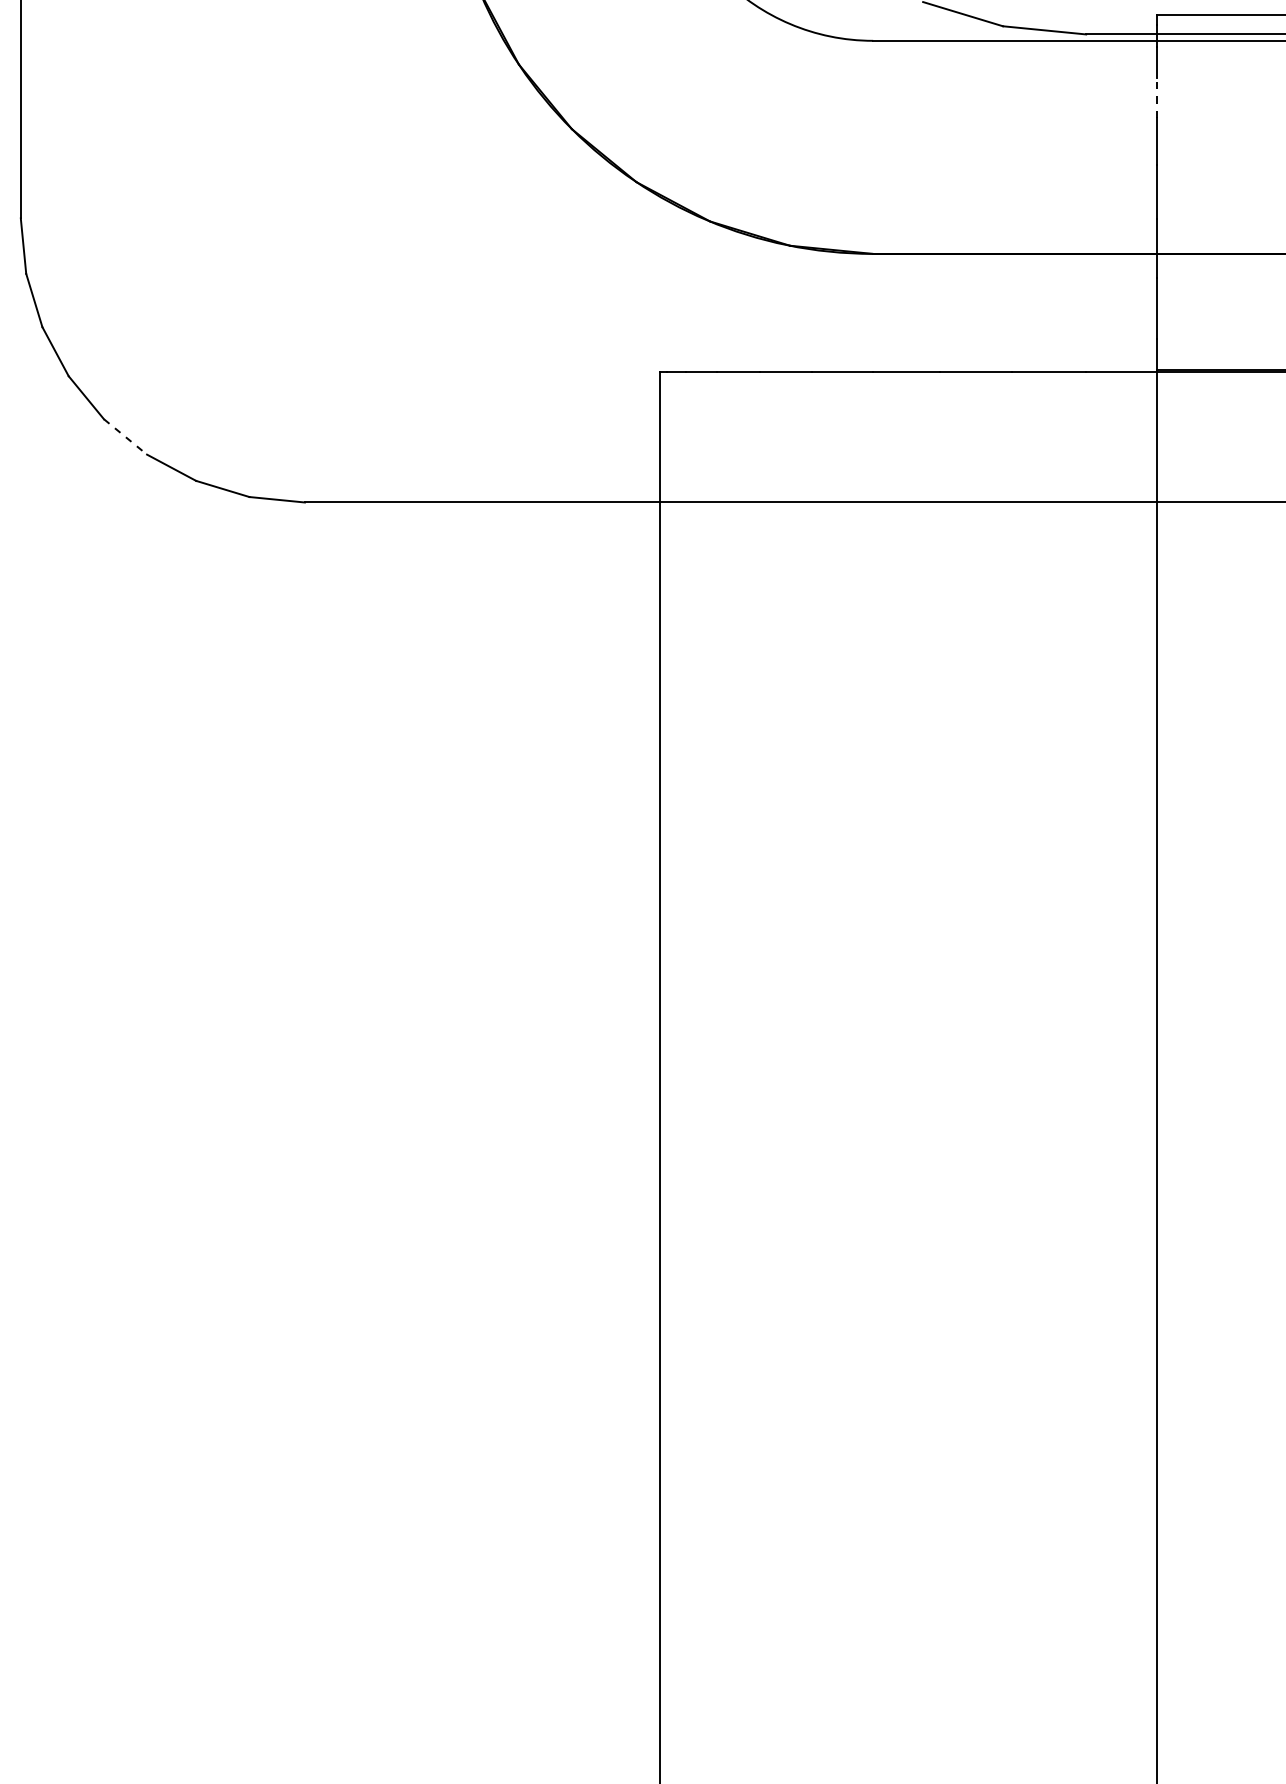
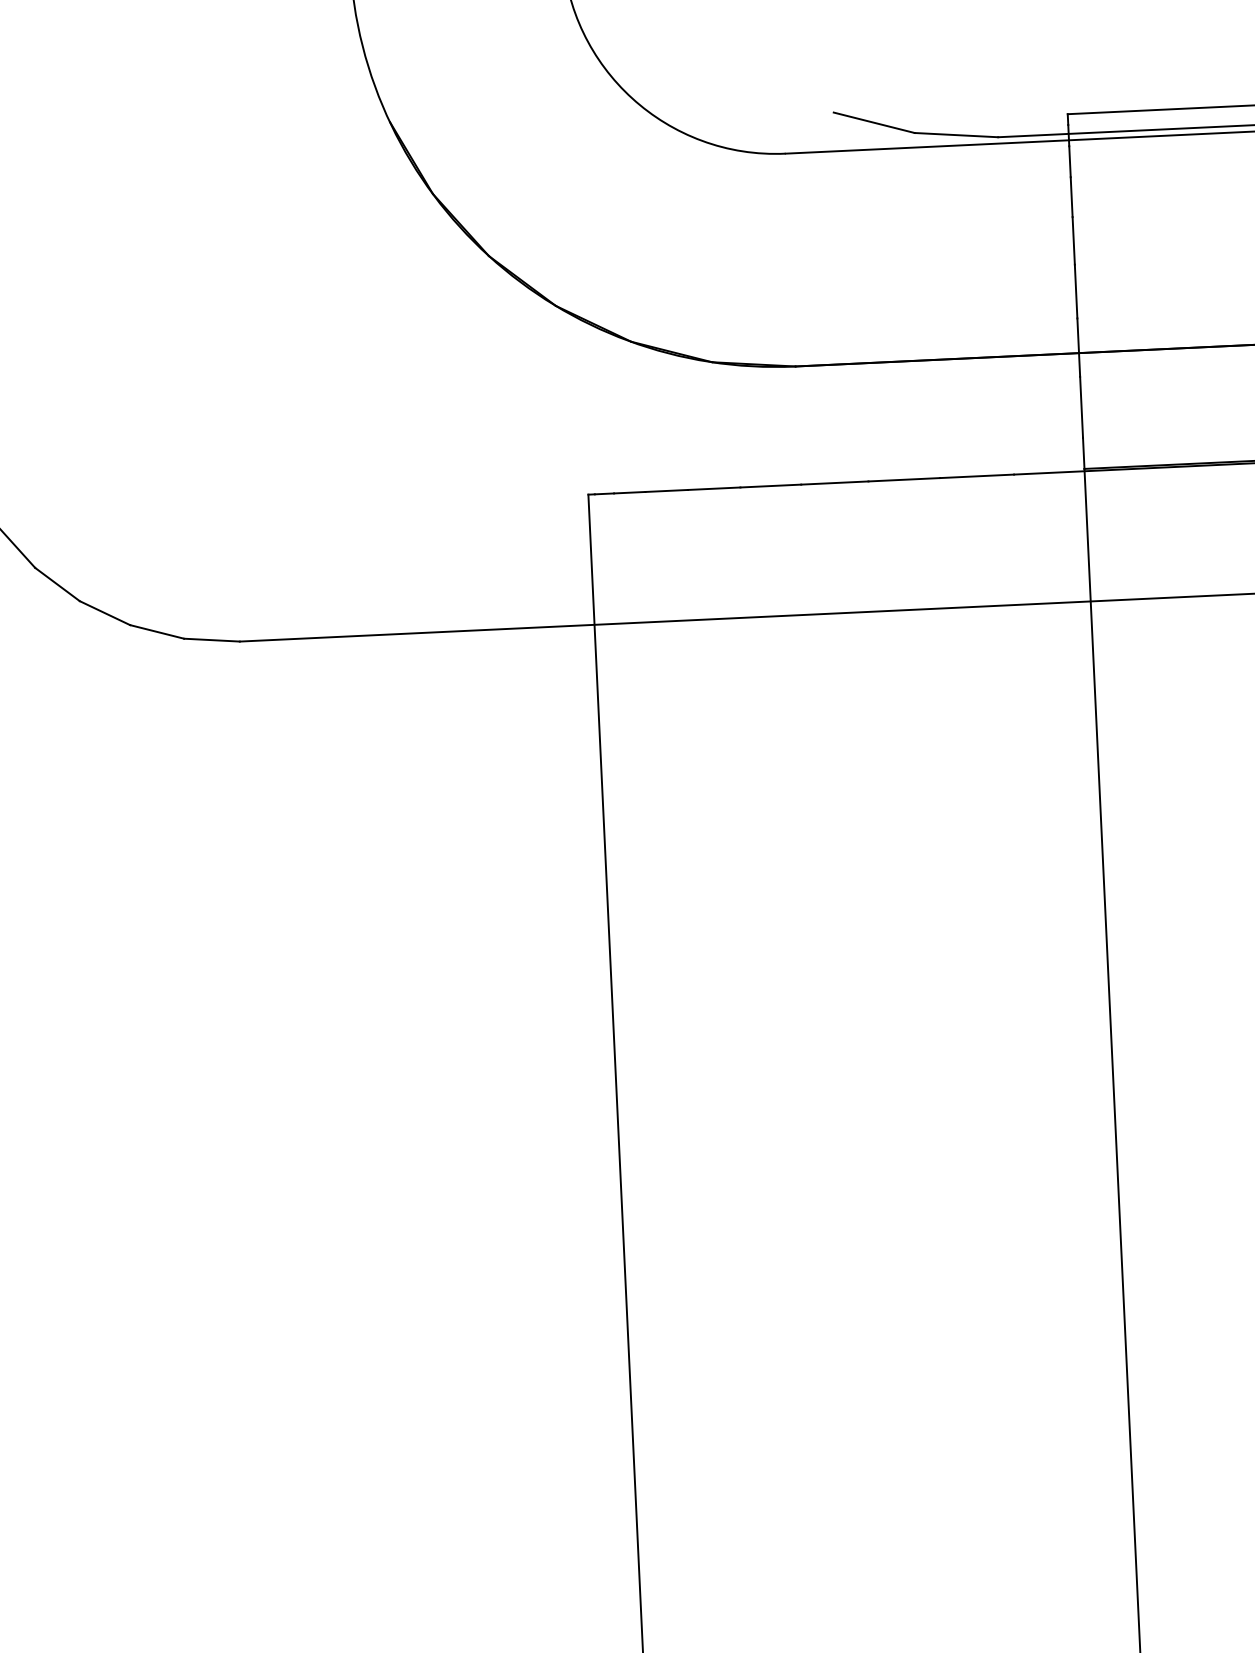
line: (1156, 97) -> (1071, 196), dashed -> solid
line: (125, 436) -> (57, 584), dashed -> solid

